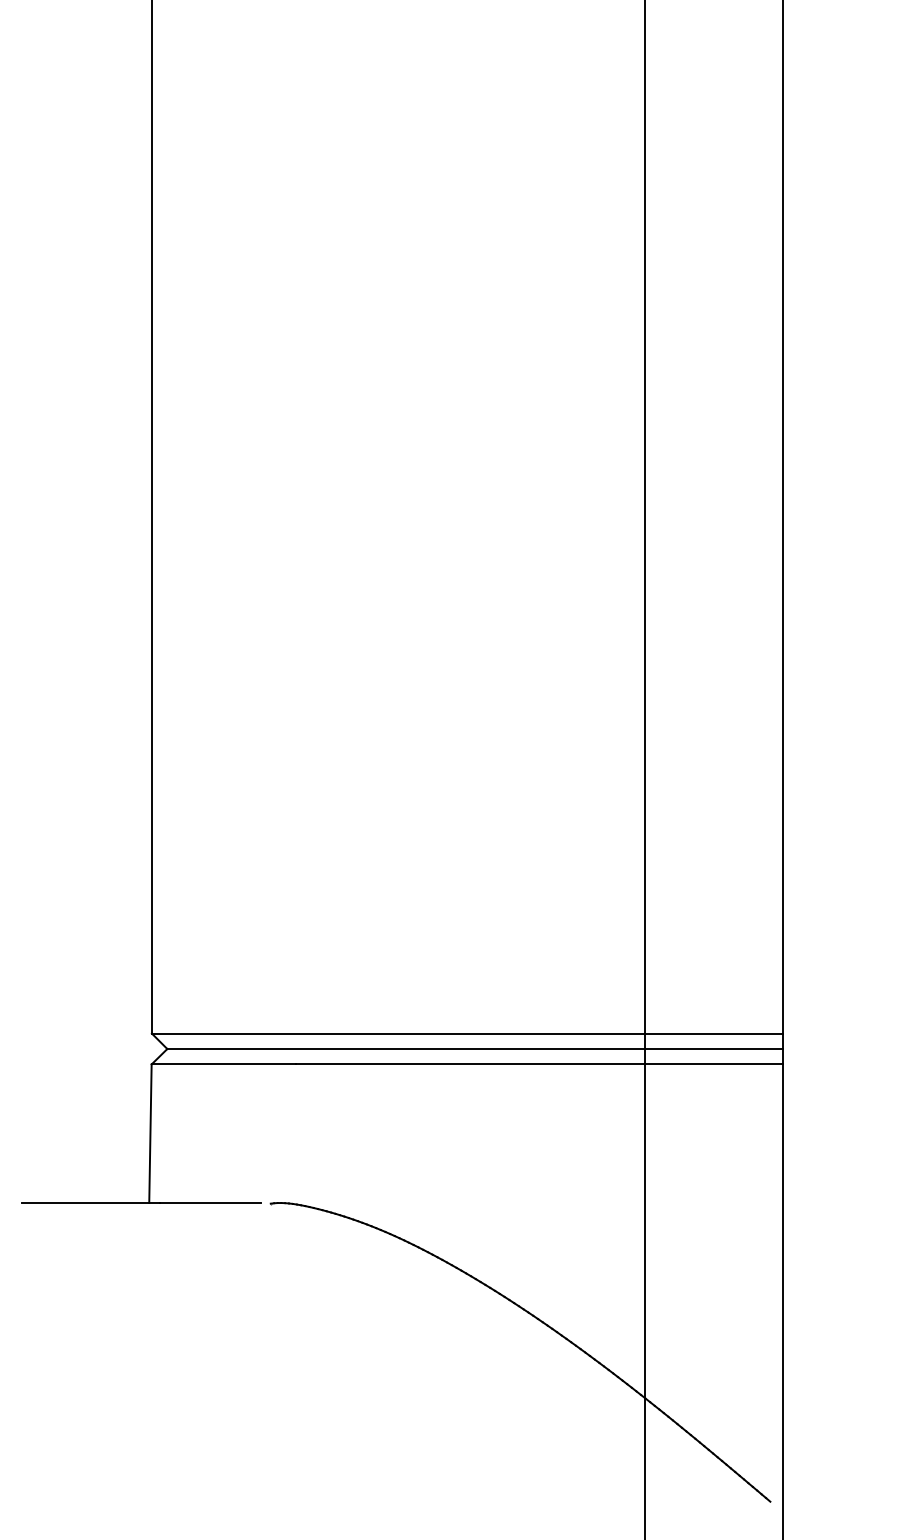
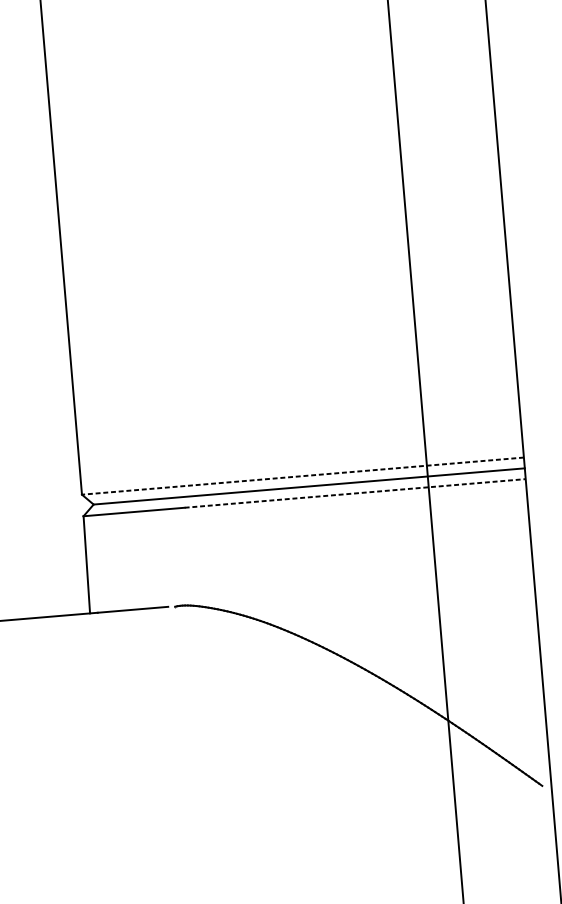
line: (467, 1033) -> (302, 476), solid -> dashed
line: (539, 1064) -> (355, 493), solid -> dashed

